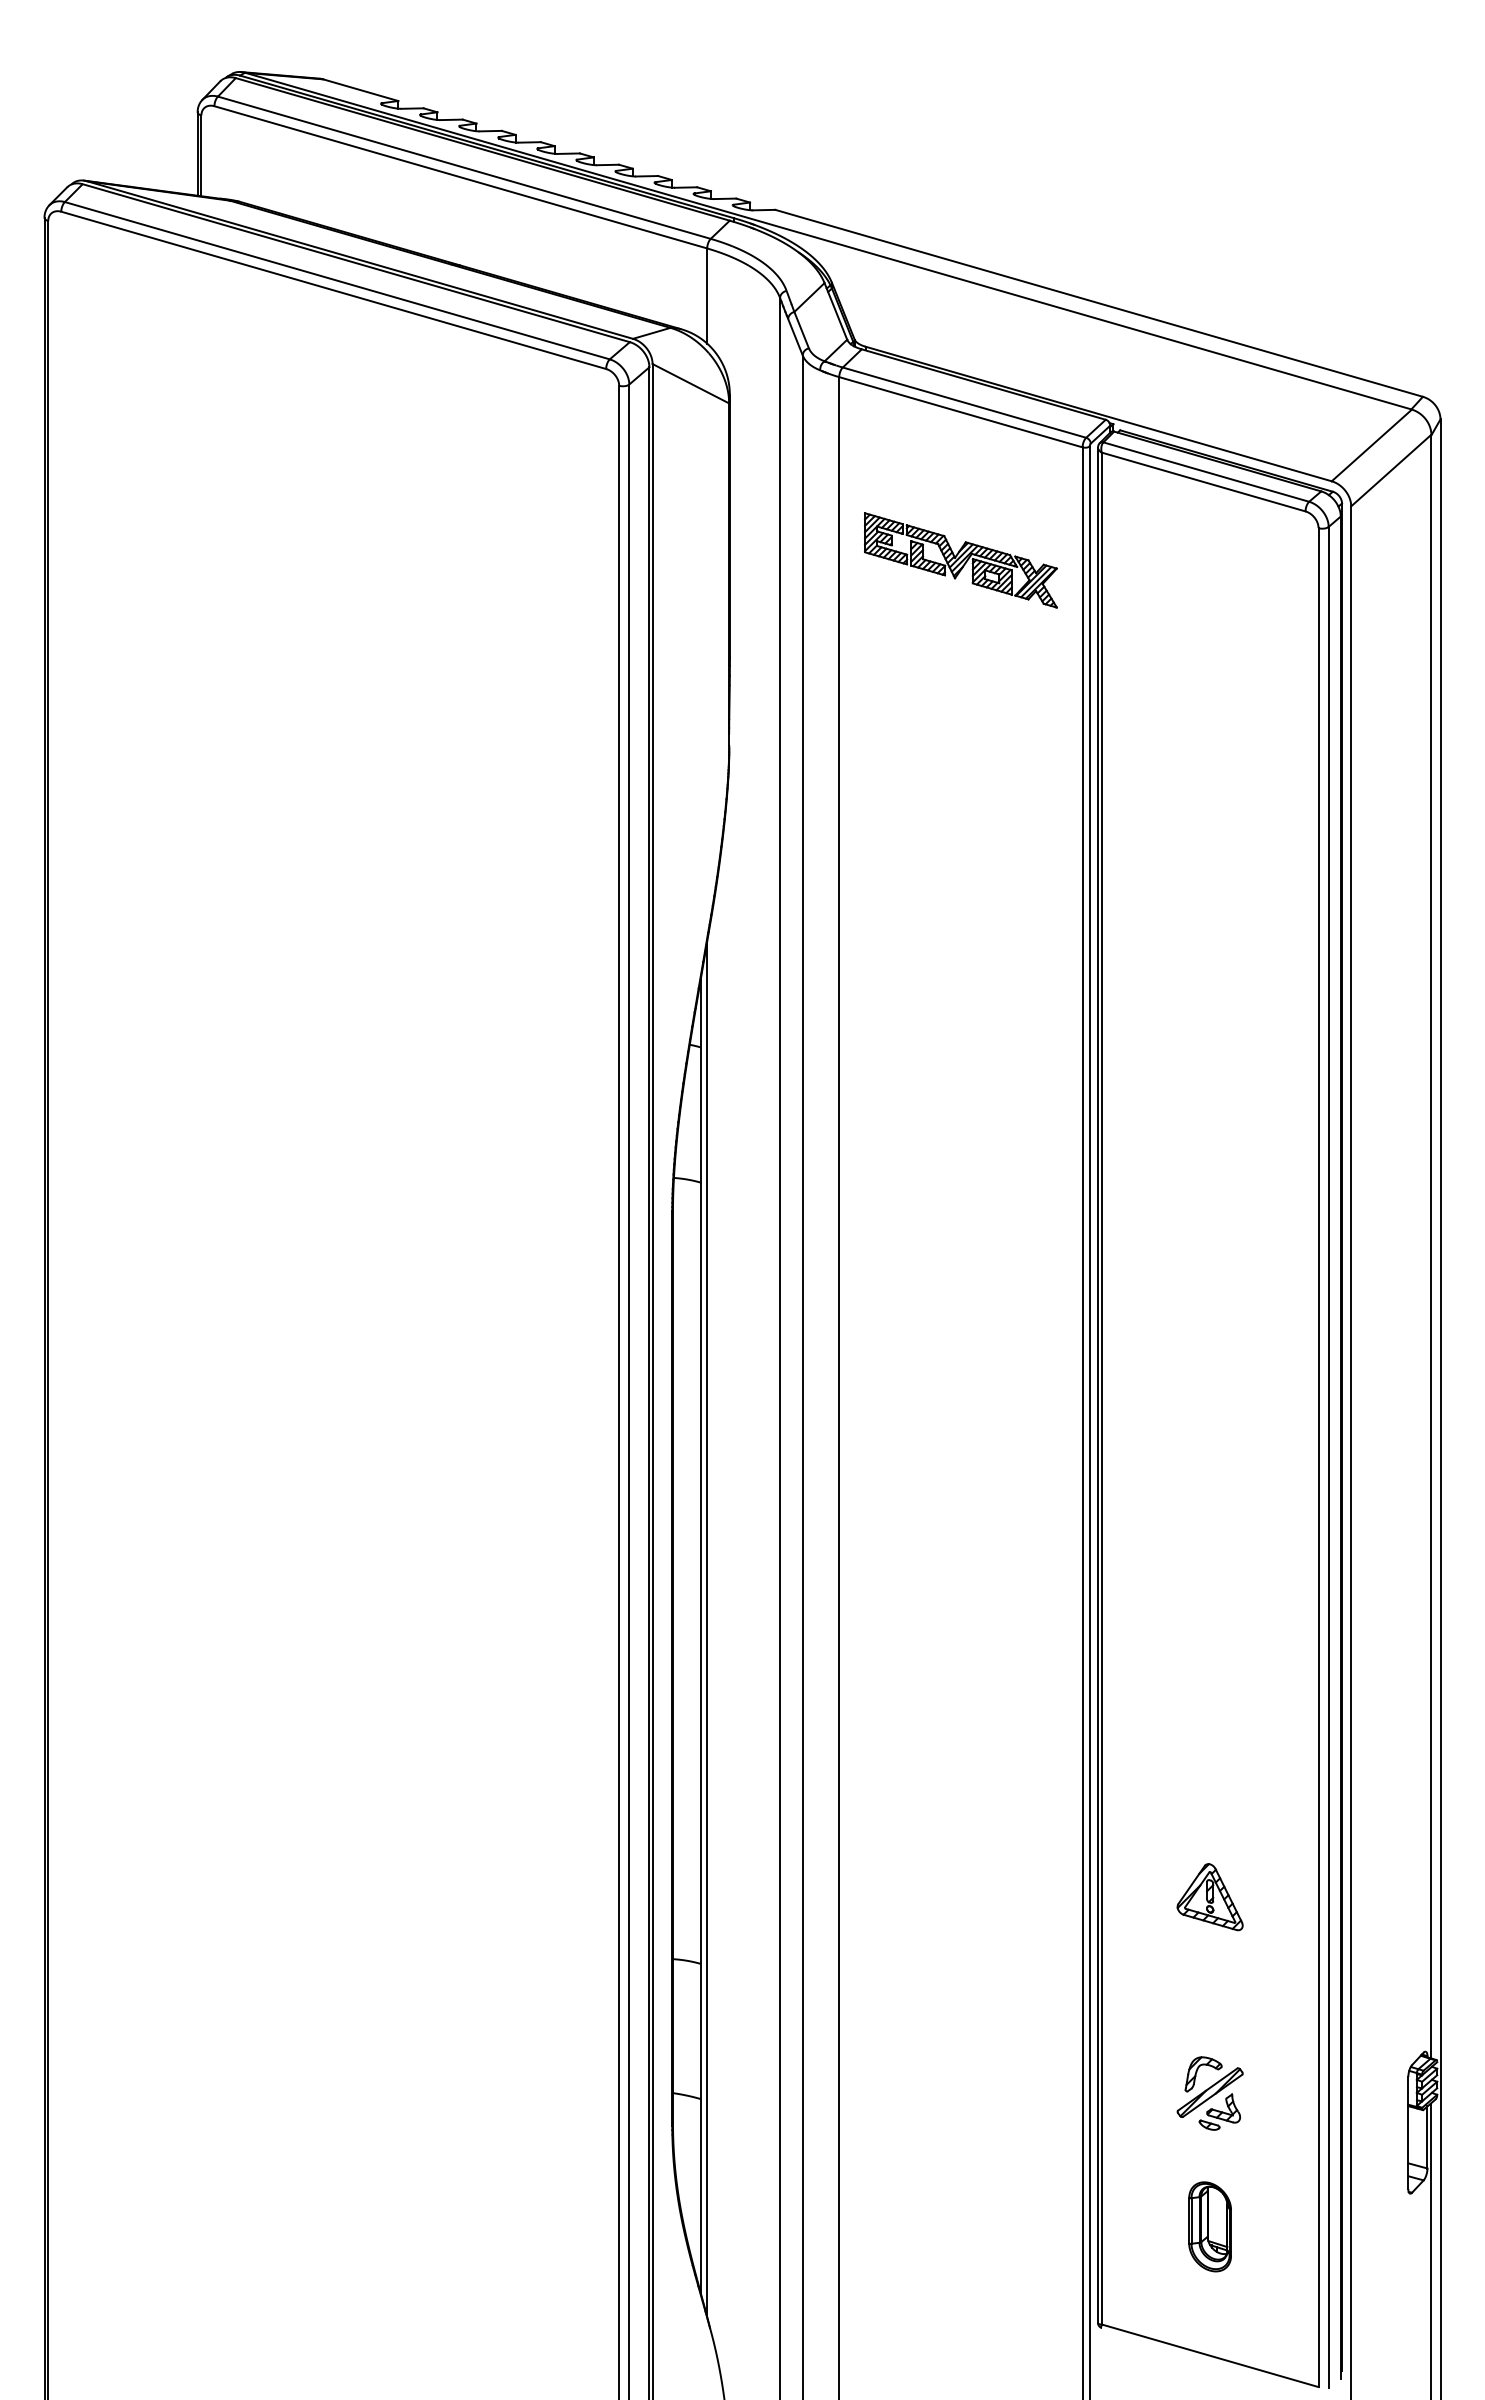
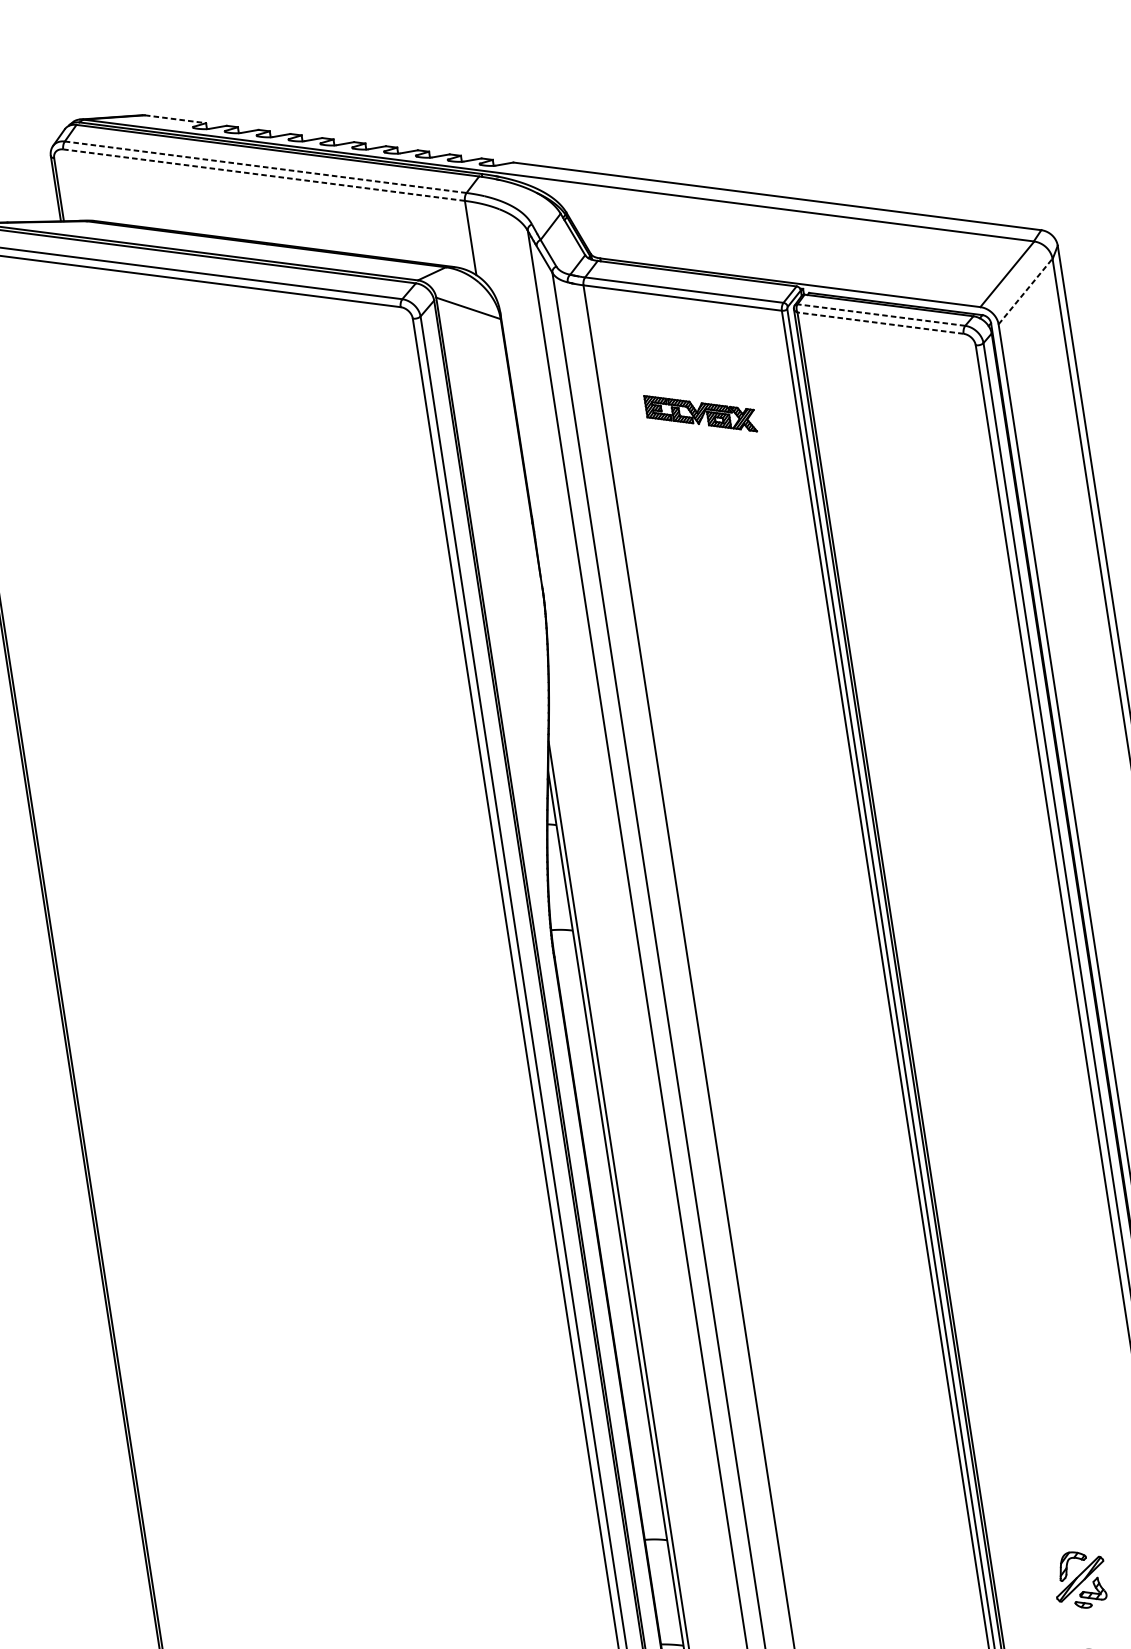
line: (361, 90) -> (176, 119), solid -> dashed
line: (463, 167) -> (264, 167), solid -> dashed
line: (460, 177) -> (263, 175), solid -> dashed
line: (1391, 470) -> (1025, 291), solid -> dashed
line: (1205, 471) -> (880, 314), solid -> dashed
line: (1203, 481) -> (880, 322), solid -> dashed
part: (960, 560) -> (700, 413), size x0.7
part: (1209, 1897) -> (1056, 1426), removed

